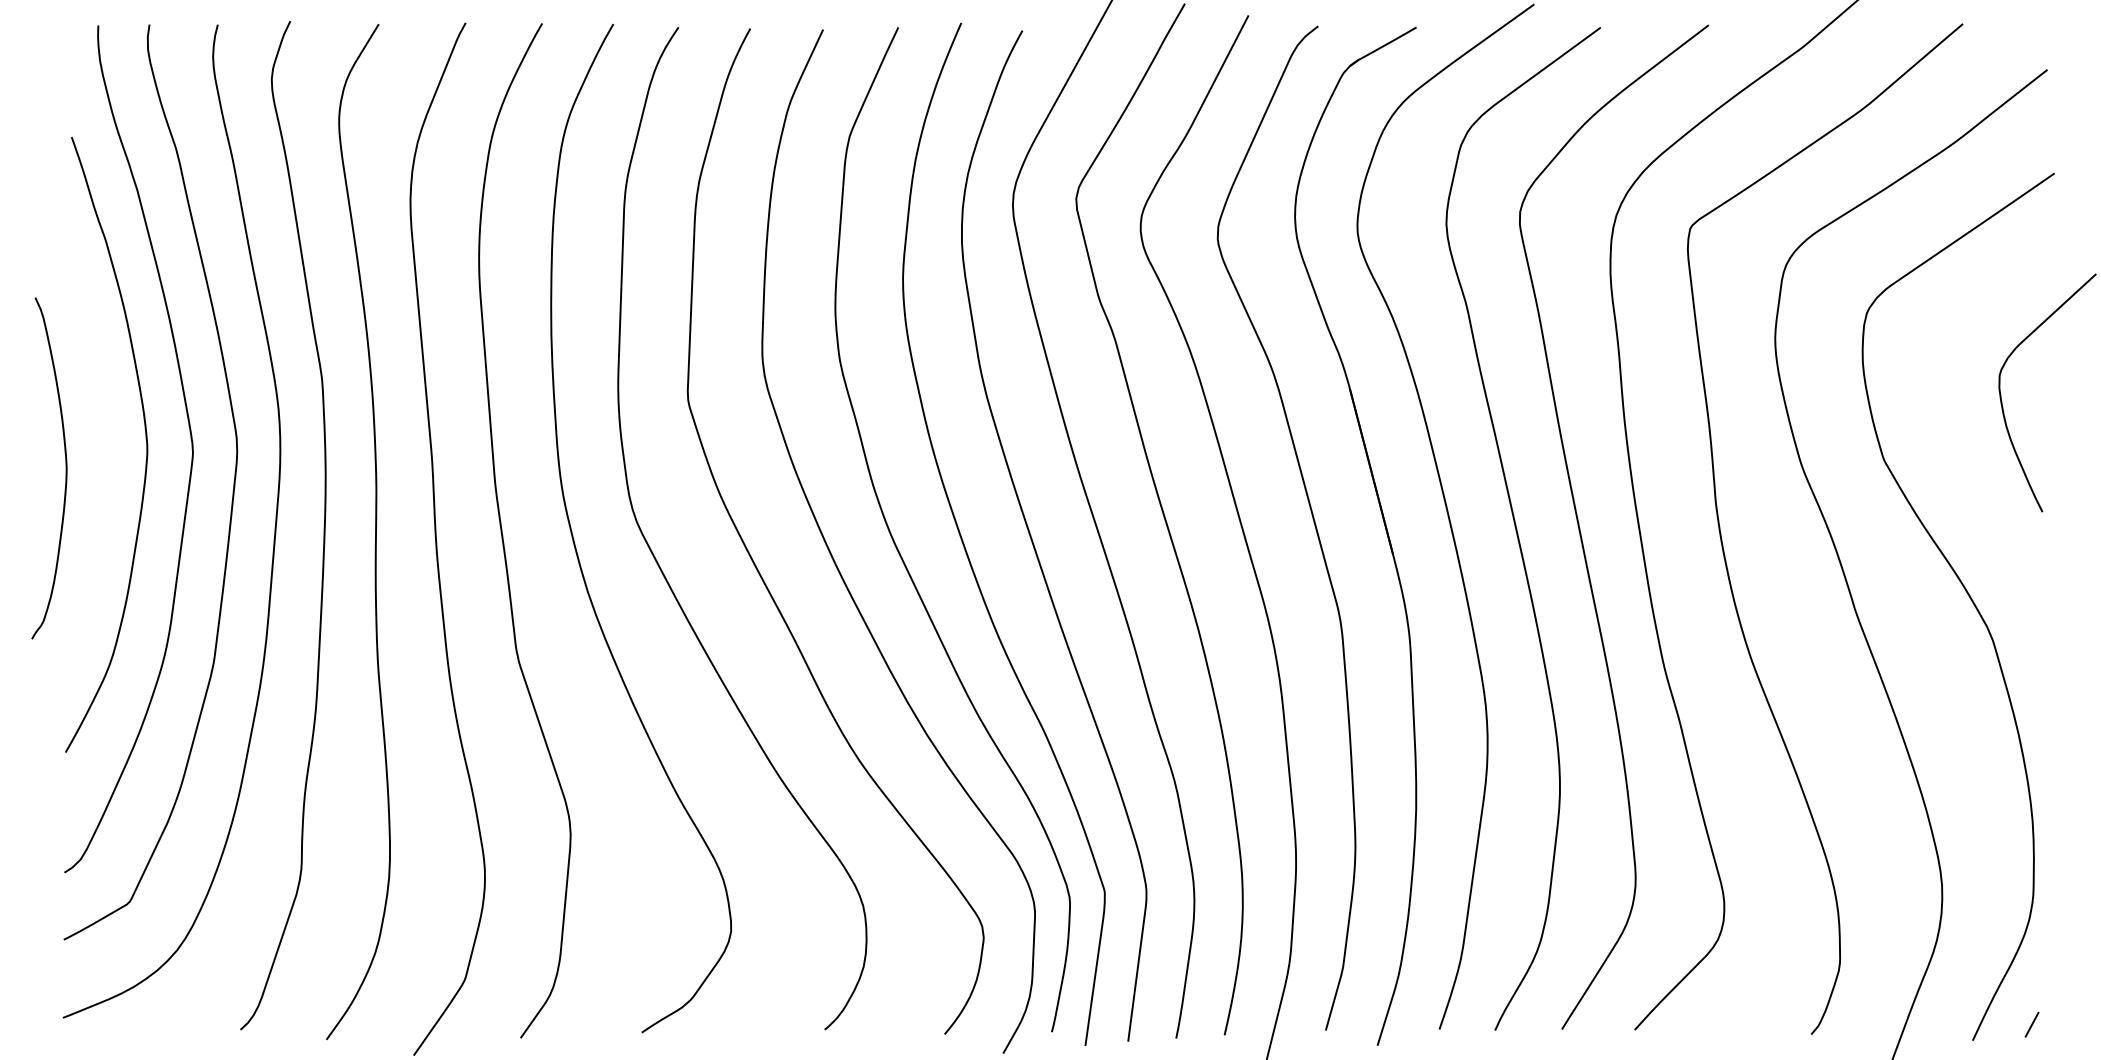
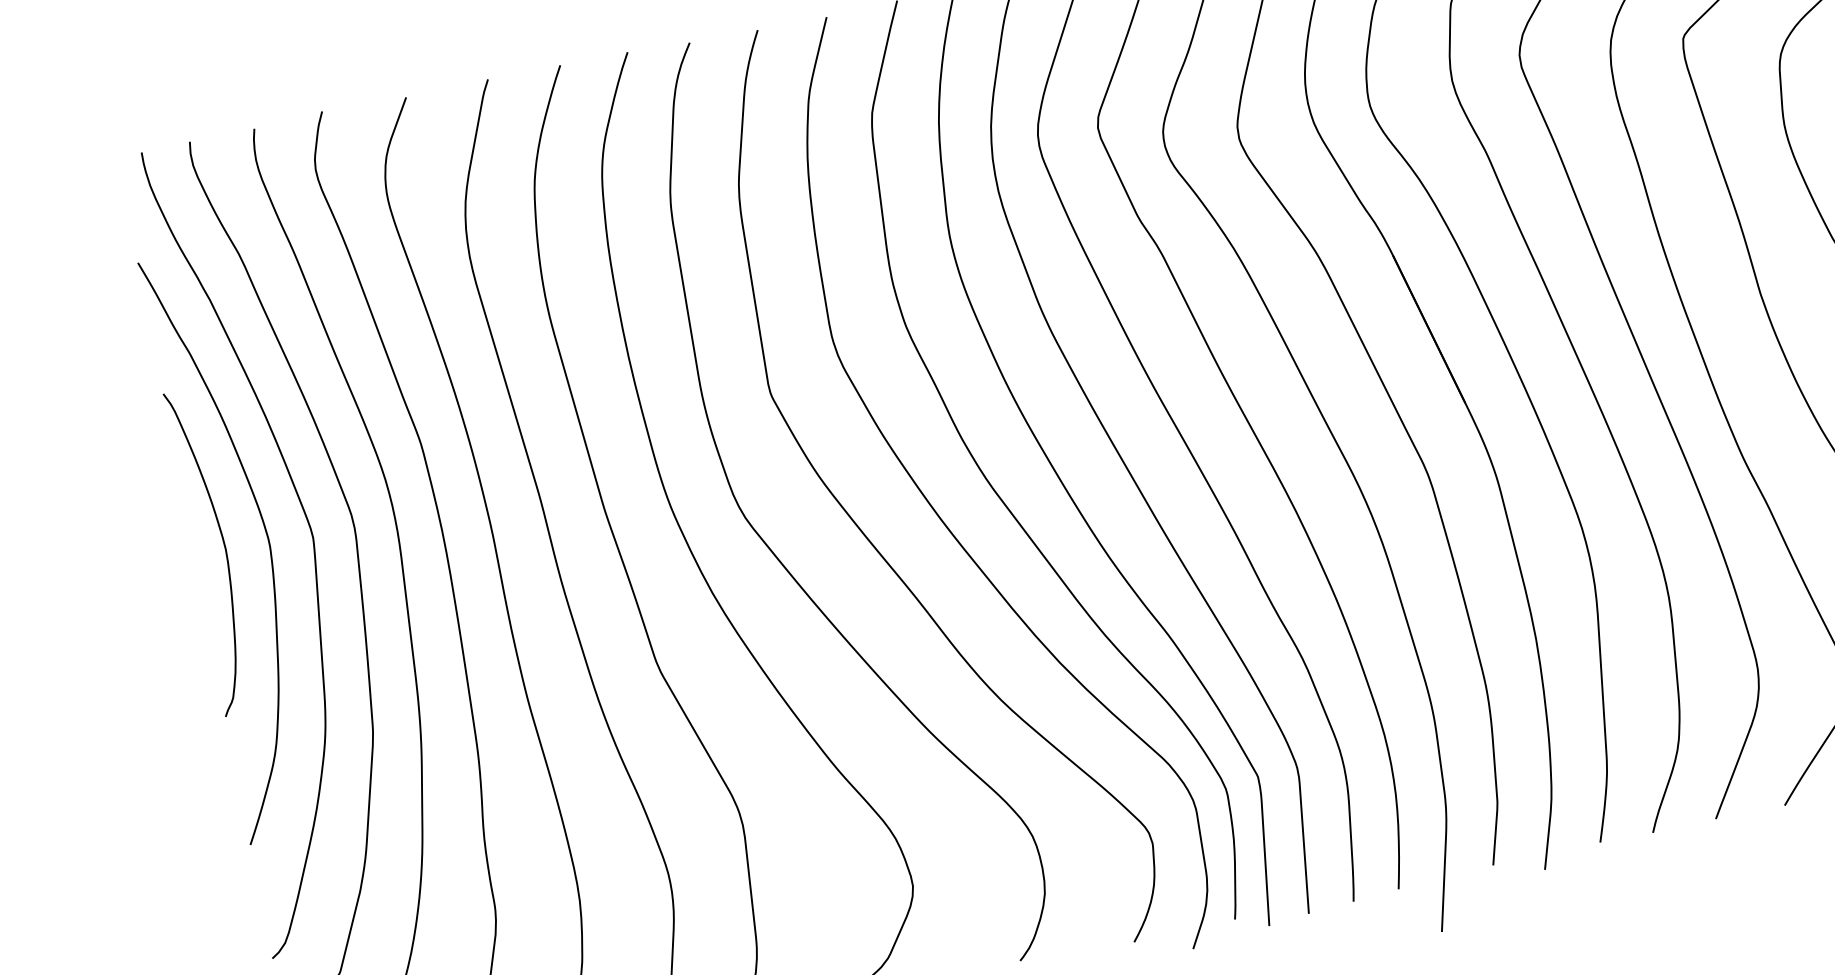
curve: (65, 468) -> (224, 549), moved

